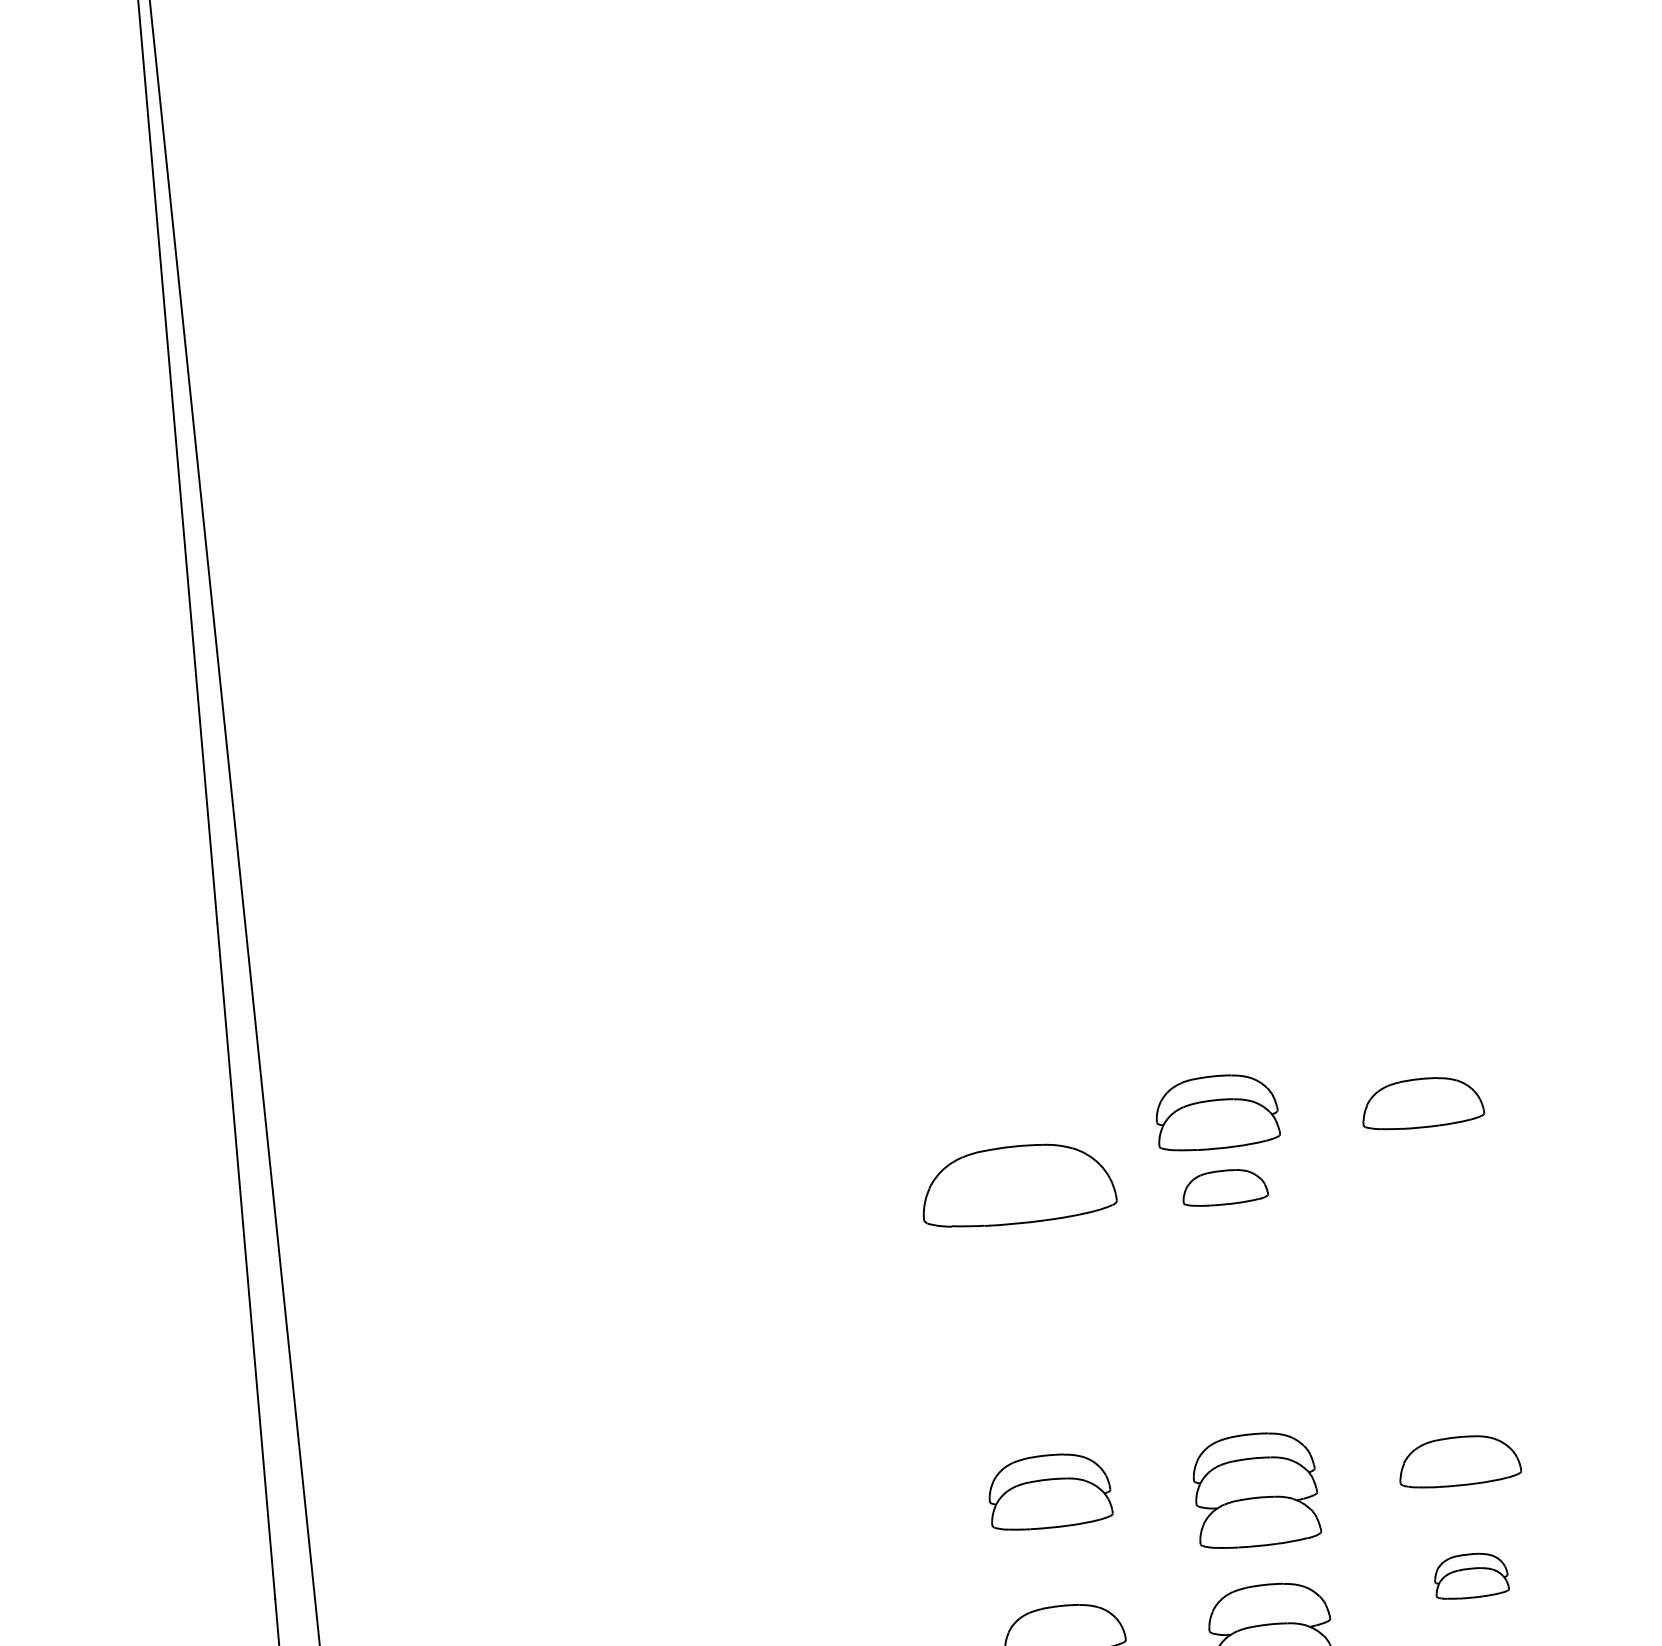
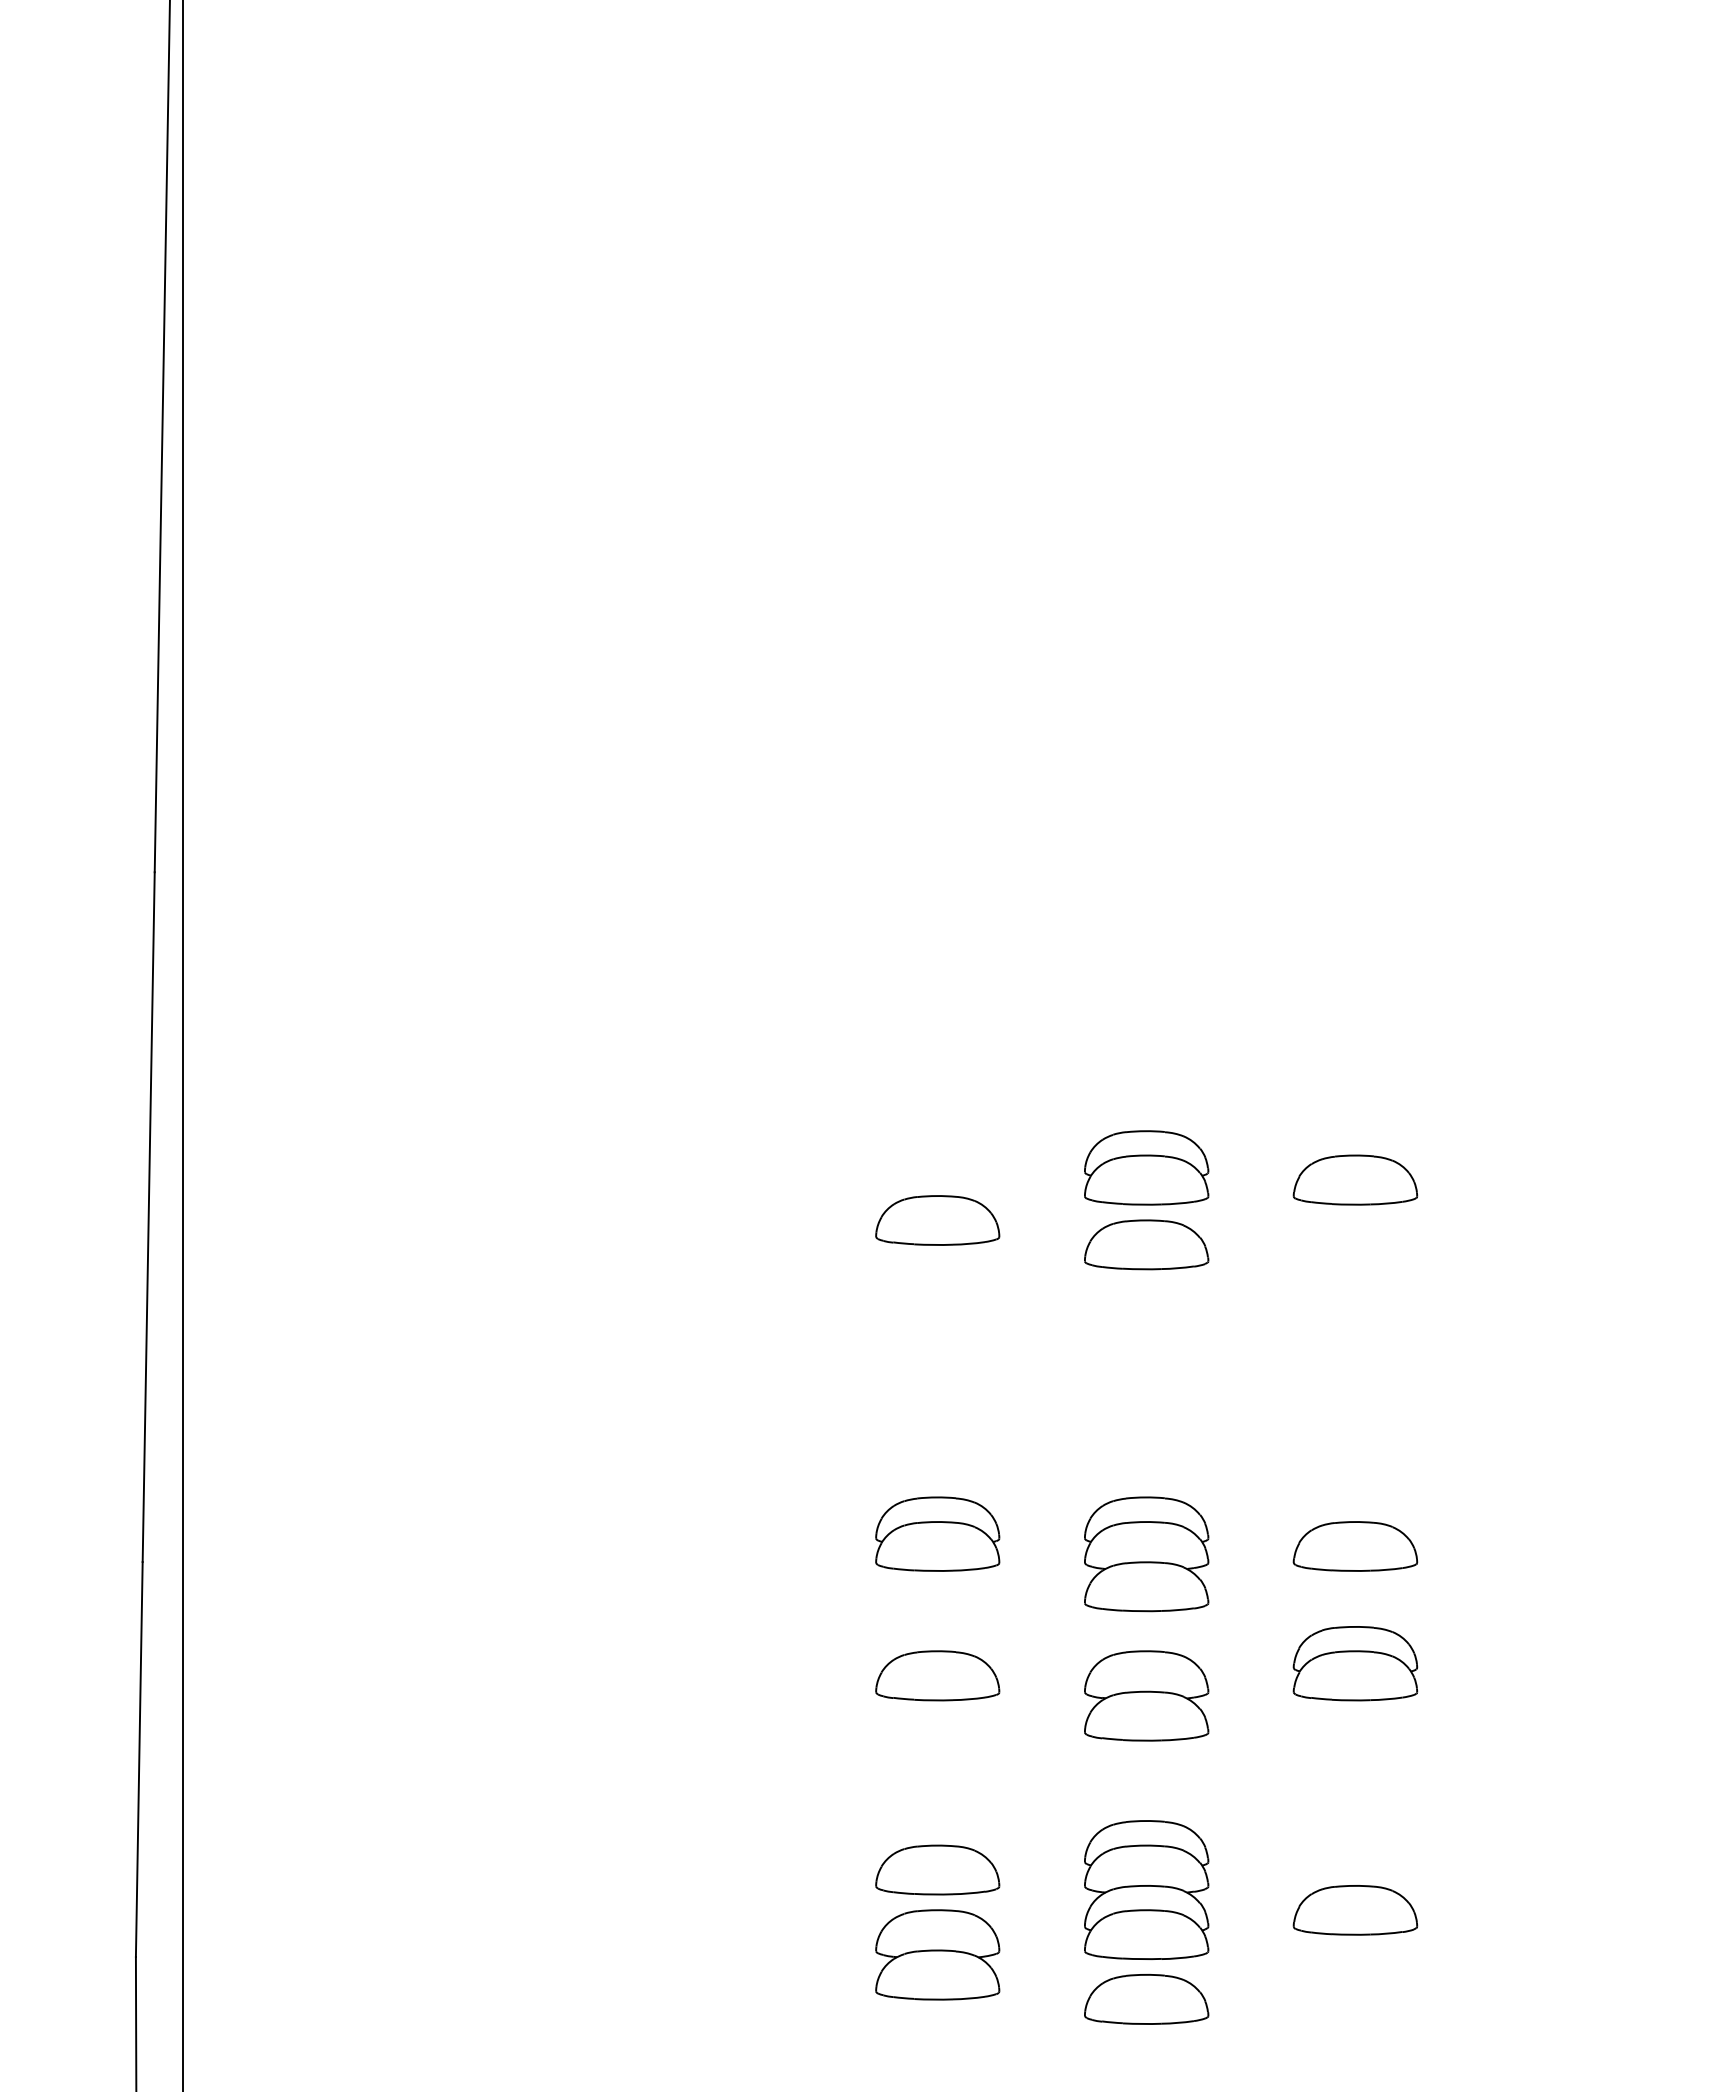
part: (1017, 1184) -> (937, 1220), size x0.62
part: (1224, 1187) -> (1146, 1244), size x1.43
part: (1471, 1575) -> (1355, 1663), size x1.67

